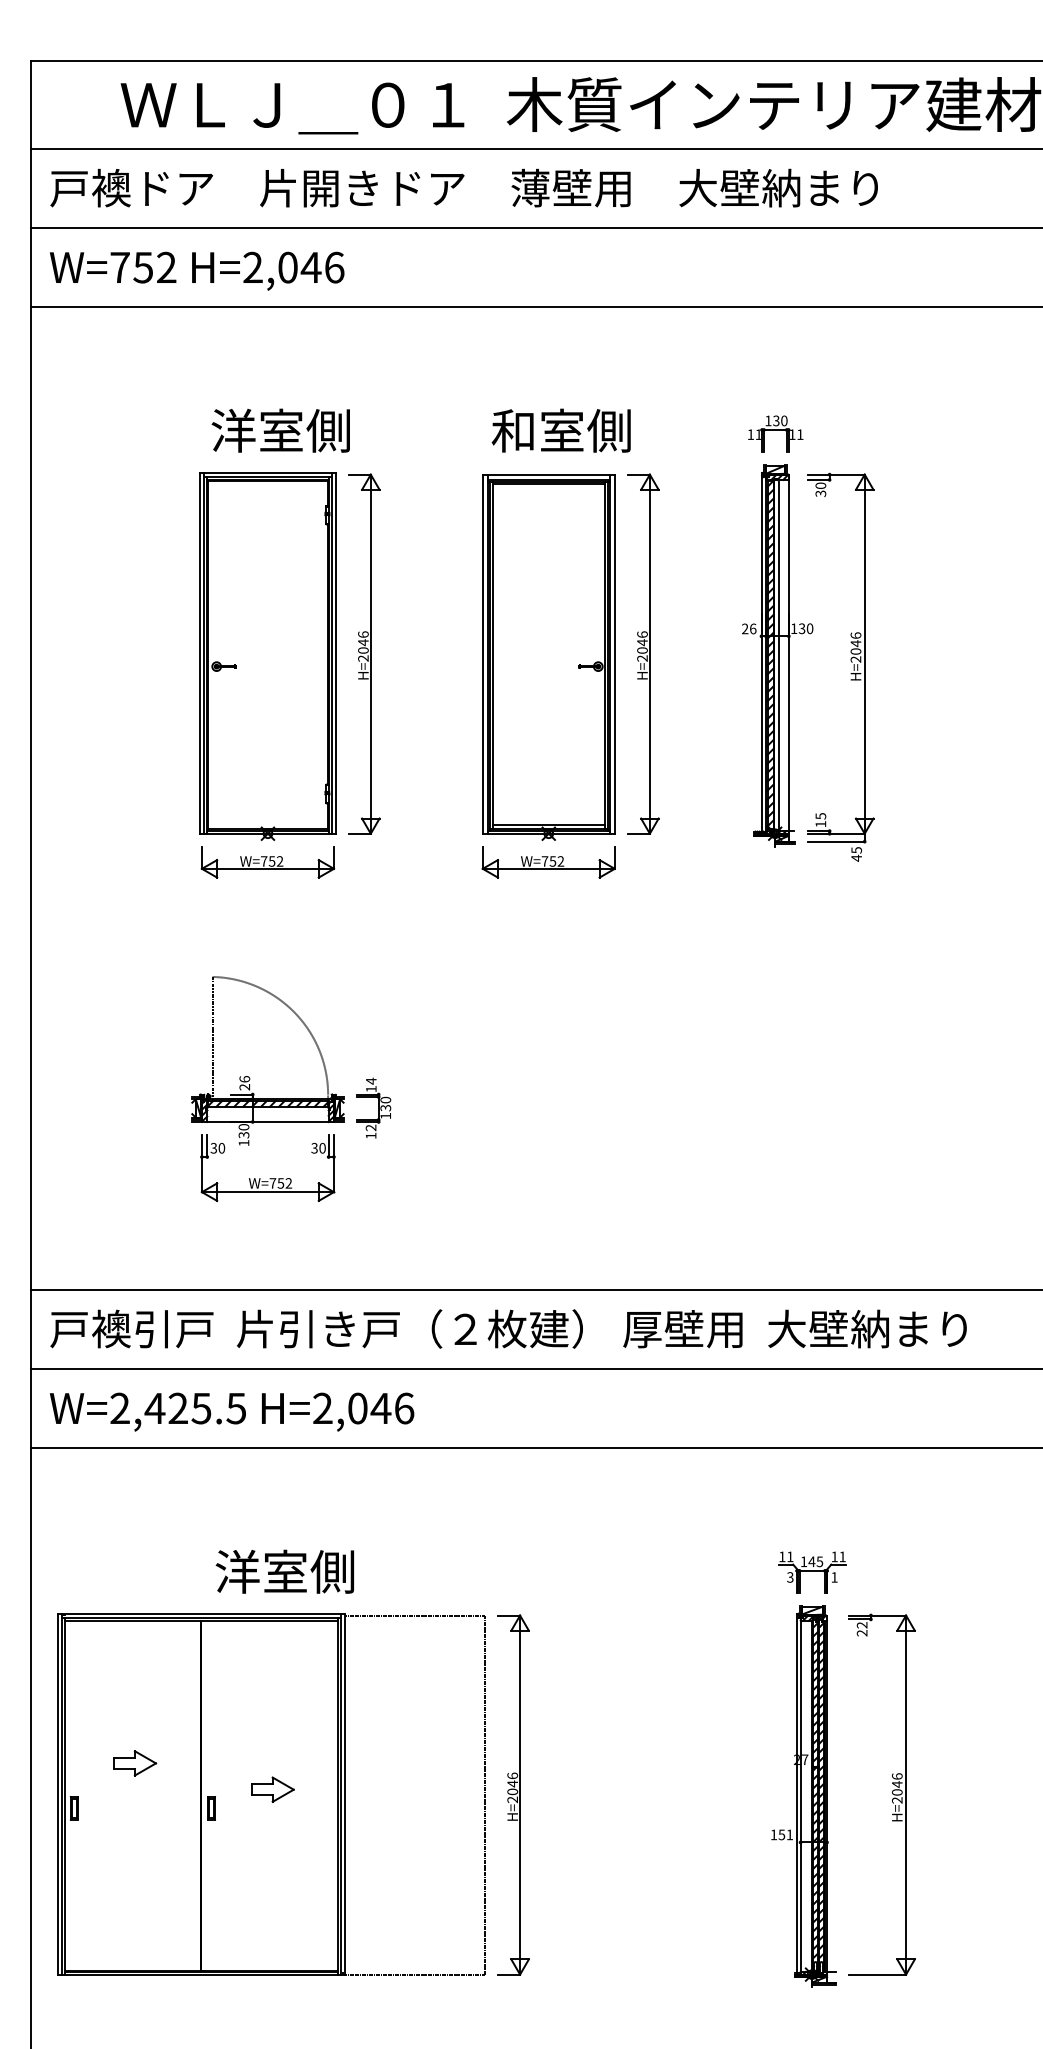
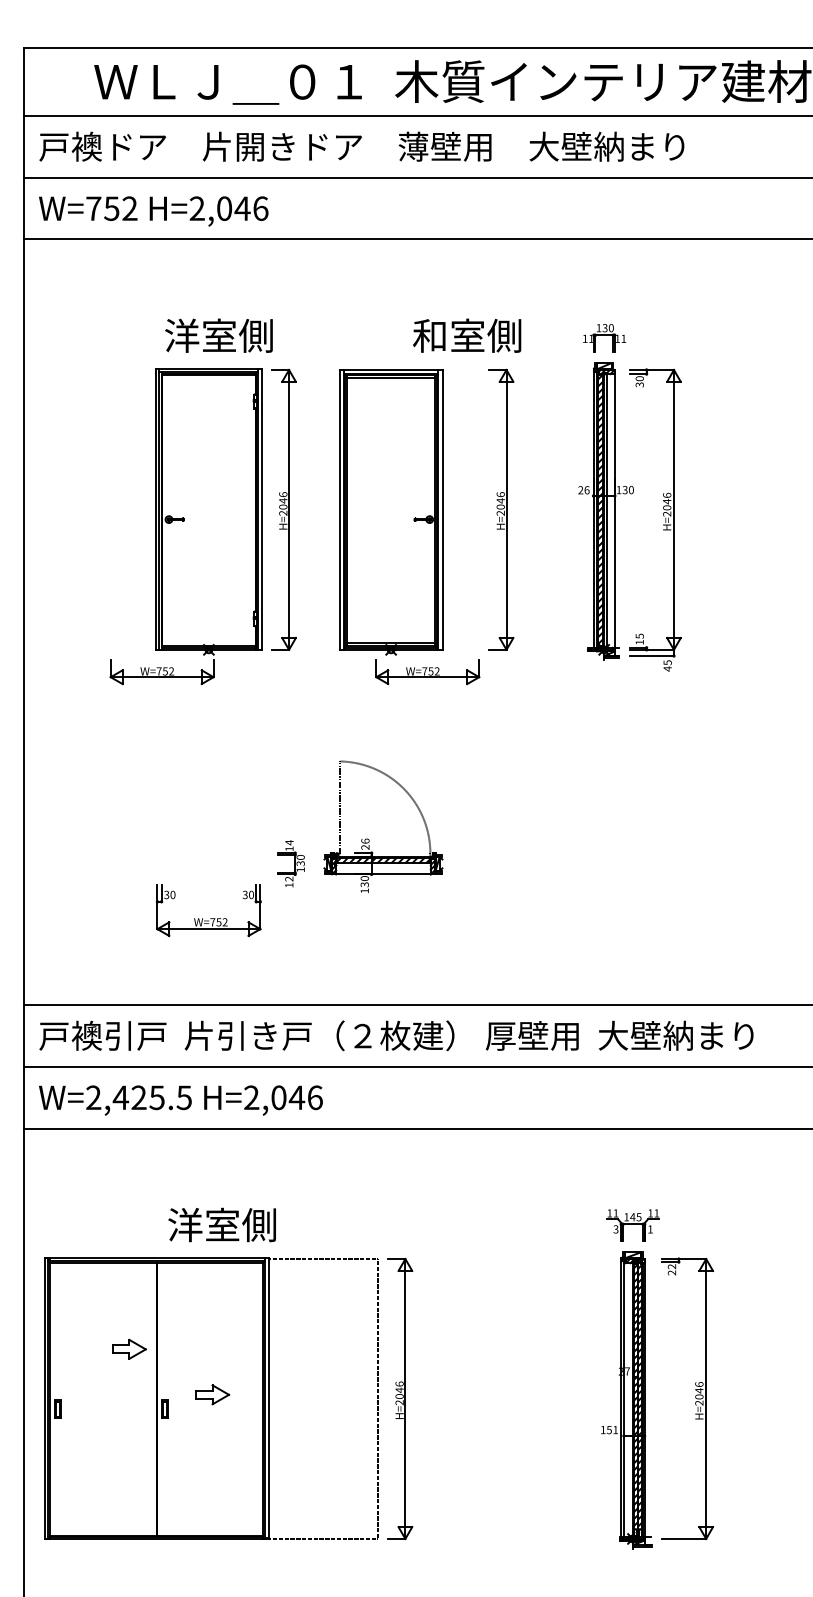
text: (560, 430) -> (466, 335), moved
part: (548, 657) -> (390, 512), moved
part: (267, 862) -> (161, 672), moved
part: (249, 1077) -> (369, 839), moved
part: (135, 1763) -> (129, 1349), moved

